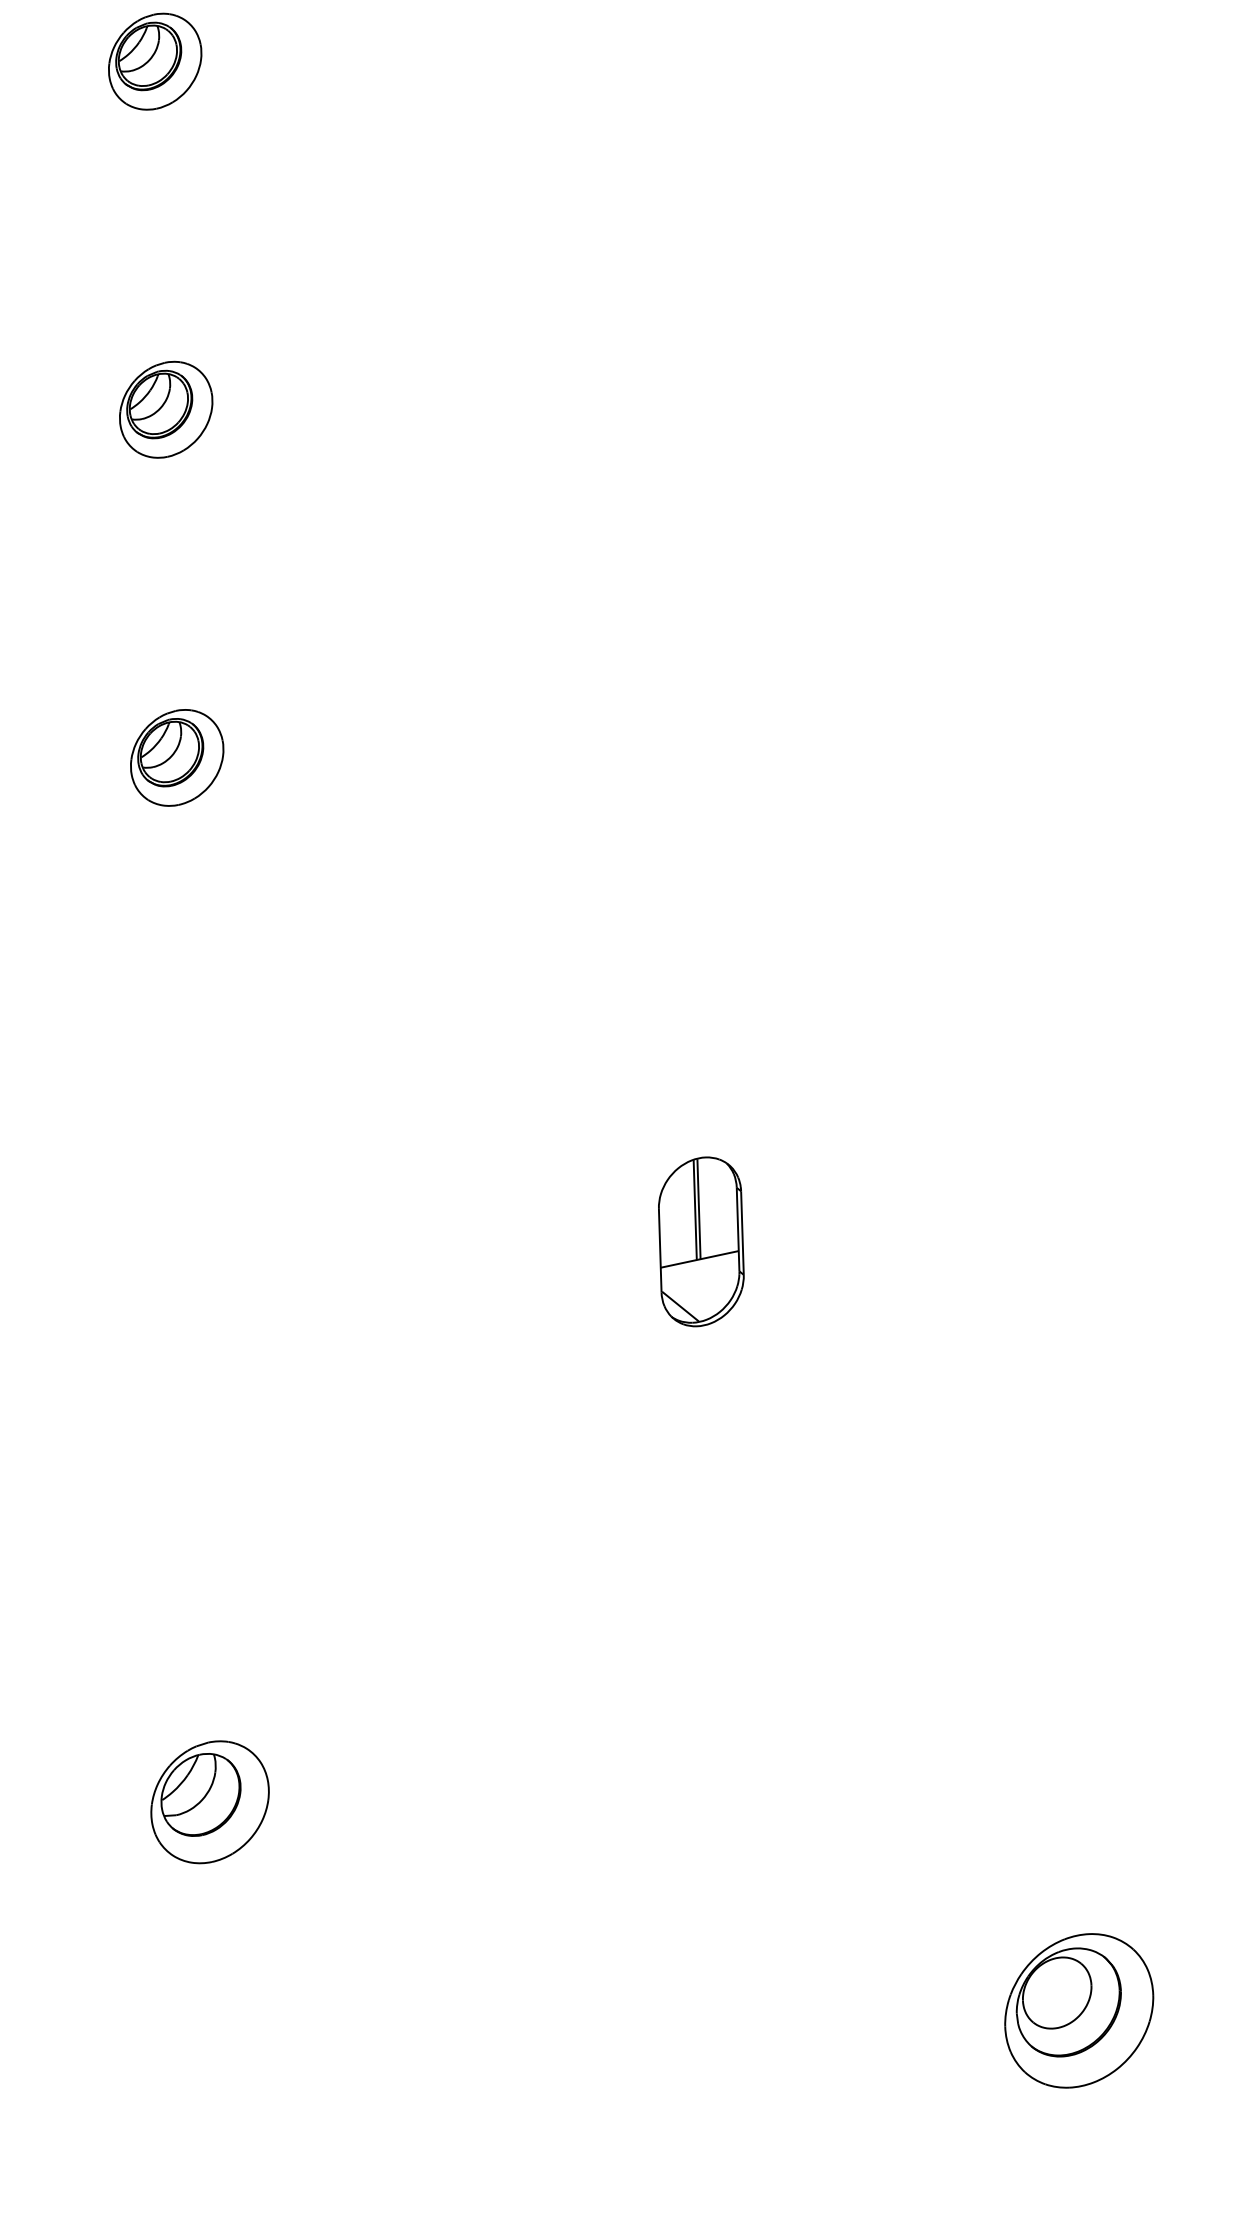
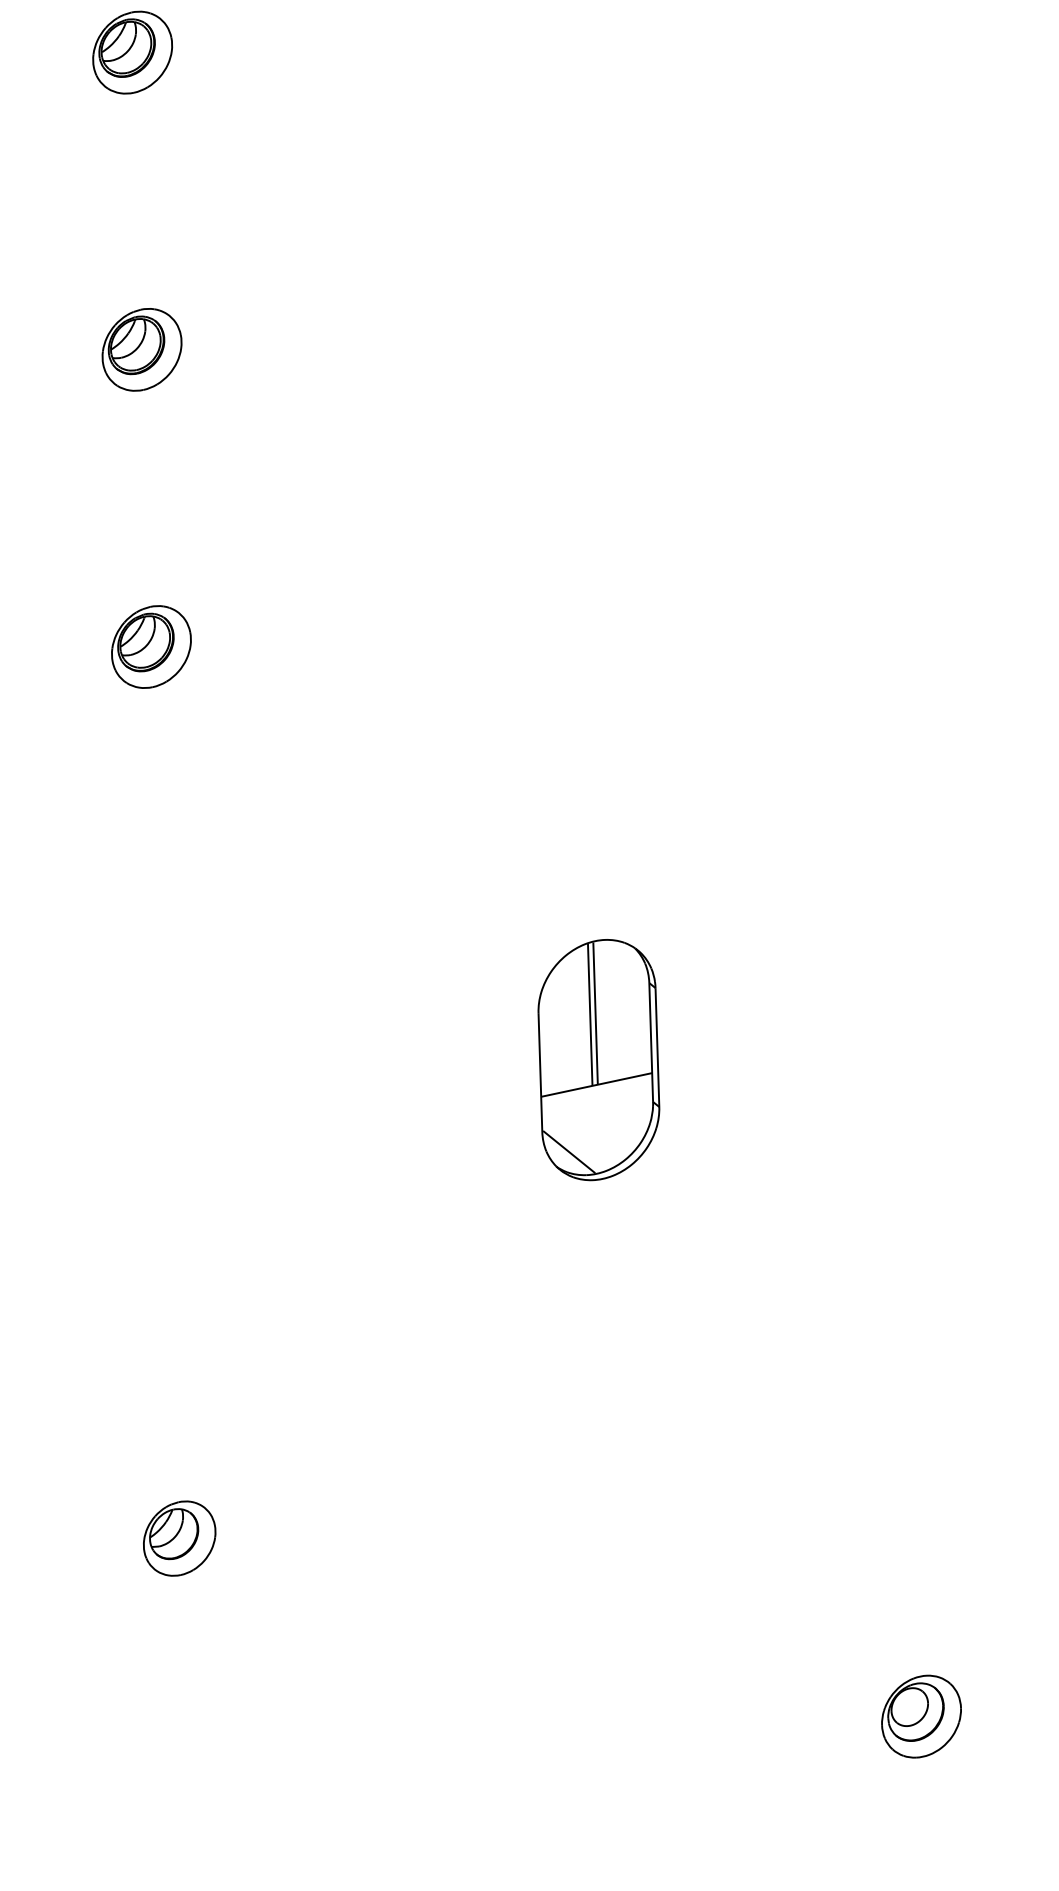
part: (700, 1242) -> (598, 1060), size x1.67
part: (210, 1802) -> (179, 1538), size x0.71
part: (1079, 2010) -> (921, 1716), size x0.62

